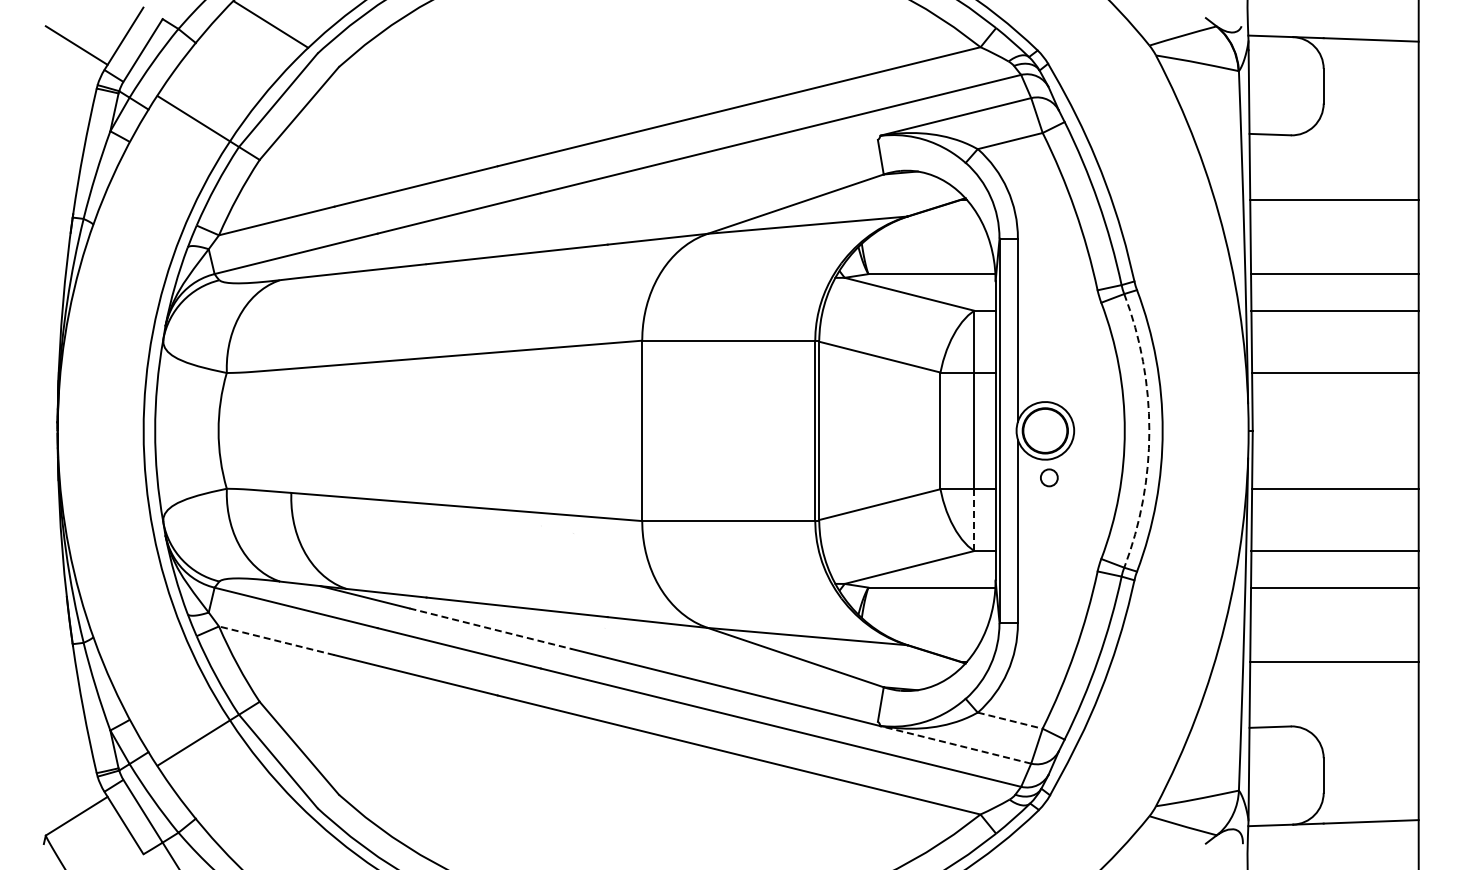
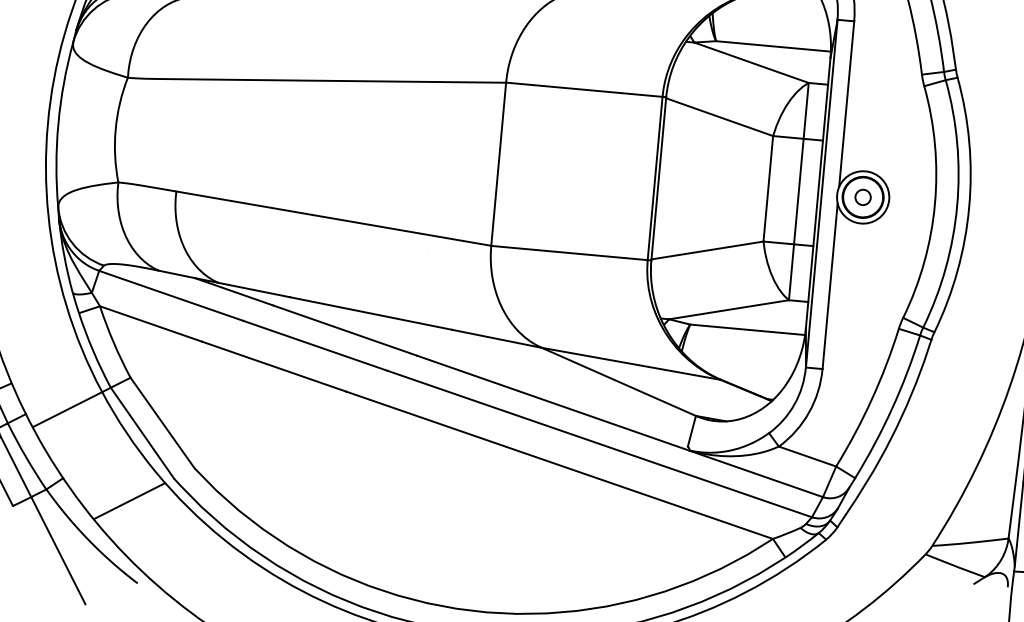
arc: (1149, 430) -> (957, 205), dashed -> solid
circle: (1049, 477) -> (863, 197), moved
line: (974, 520) -> (791, 272), dashed -> solid
line: (490, 628) -> (345, 330), dashed -> solid
line: (276, 640) -> (150, 323), dashed -> solid
line: (1010, 720) -> (807, 456), dashed -> solid
line: (955, 744) -> (756, 473), dashed -> solid
line: (270, 836) -> (129, 500), added

